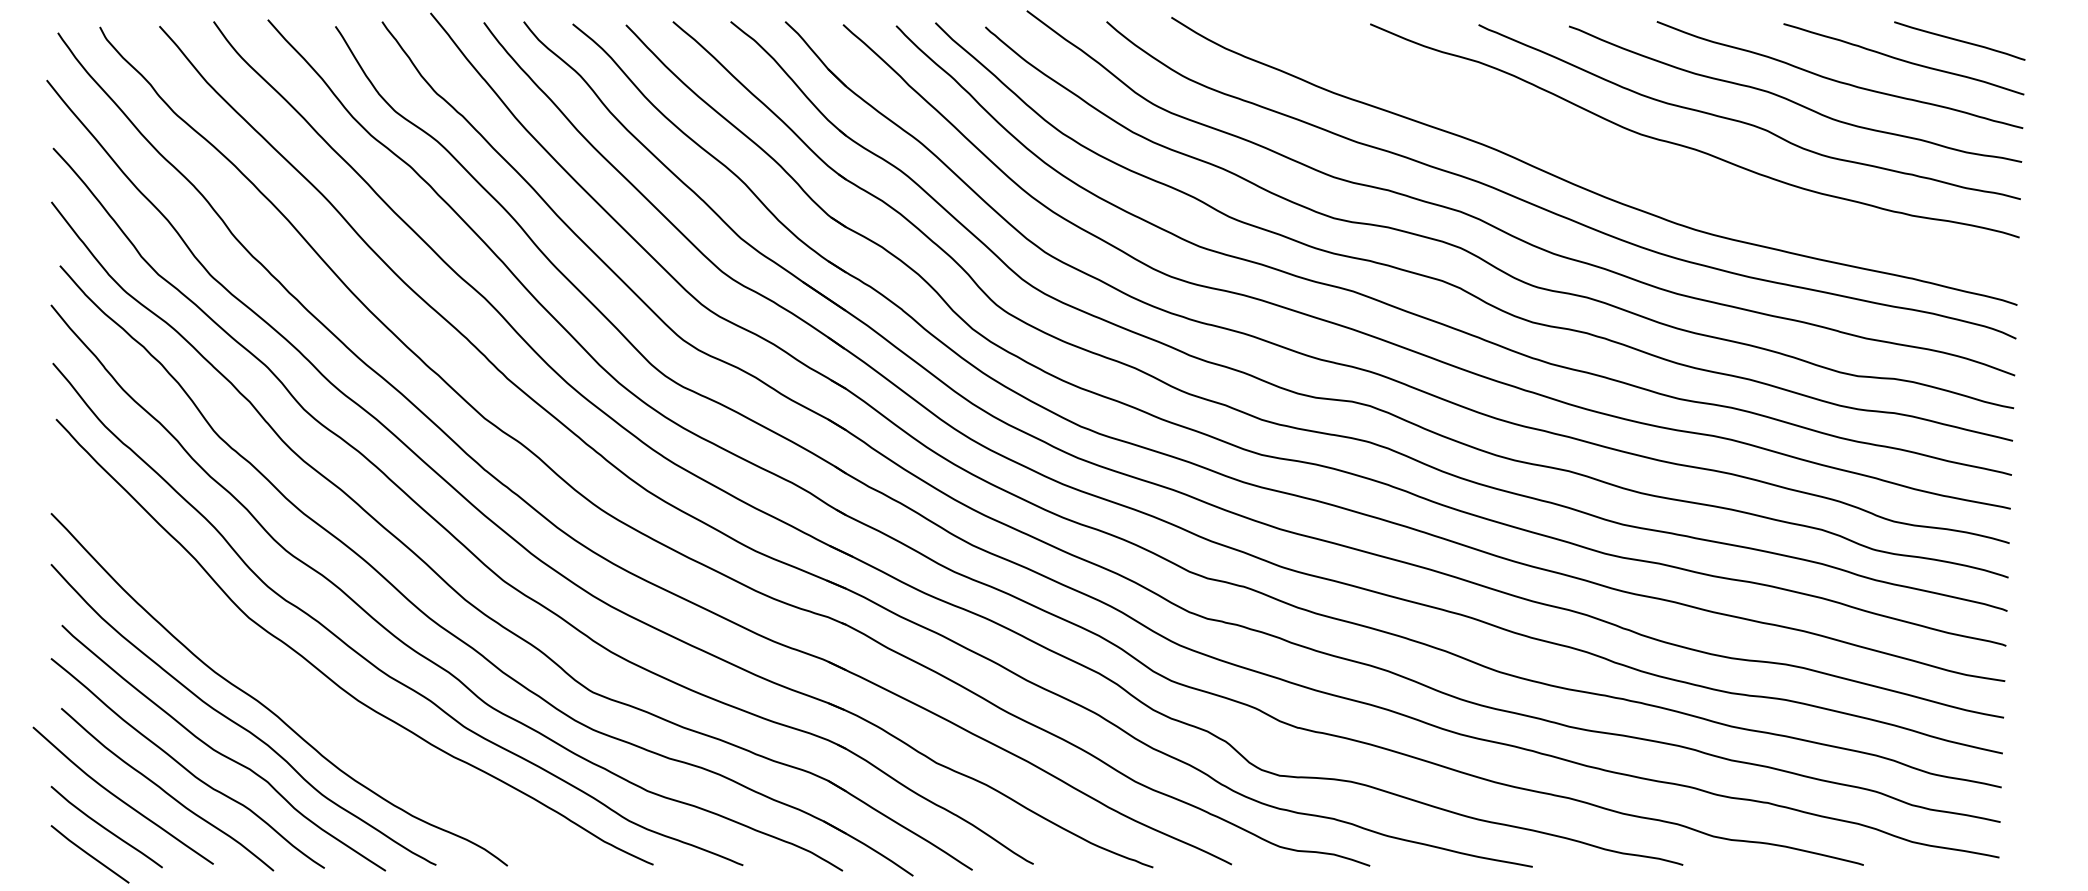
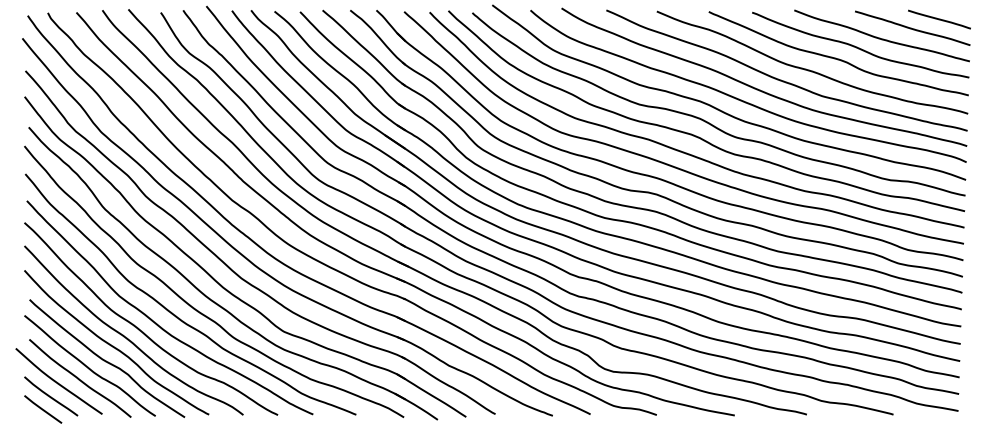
curve: (1636, 168) -> (784, 80), added
curve: (299, 691) -> (143, 331), added

